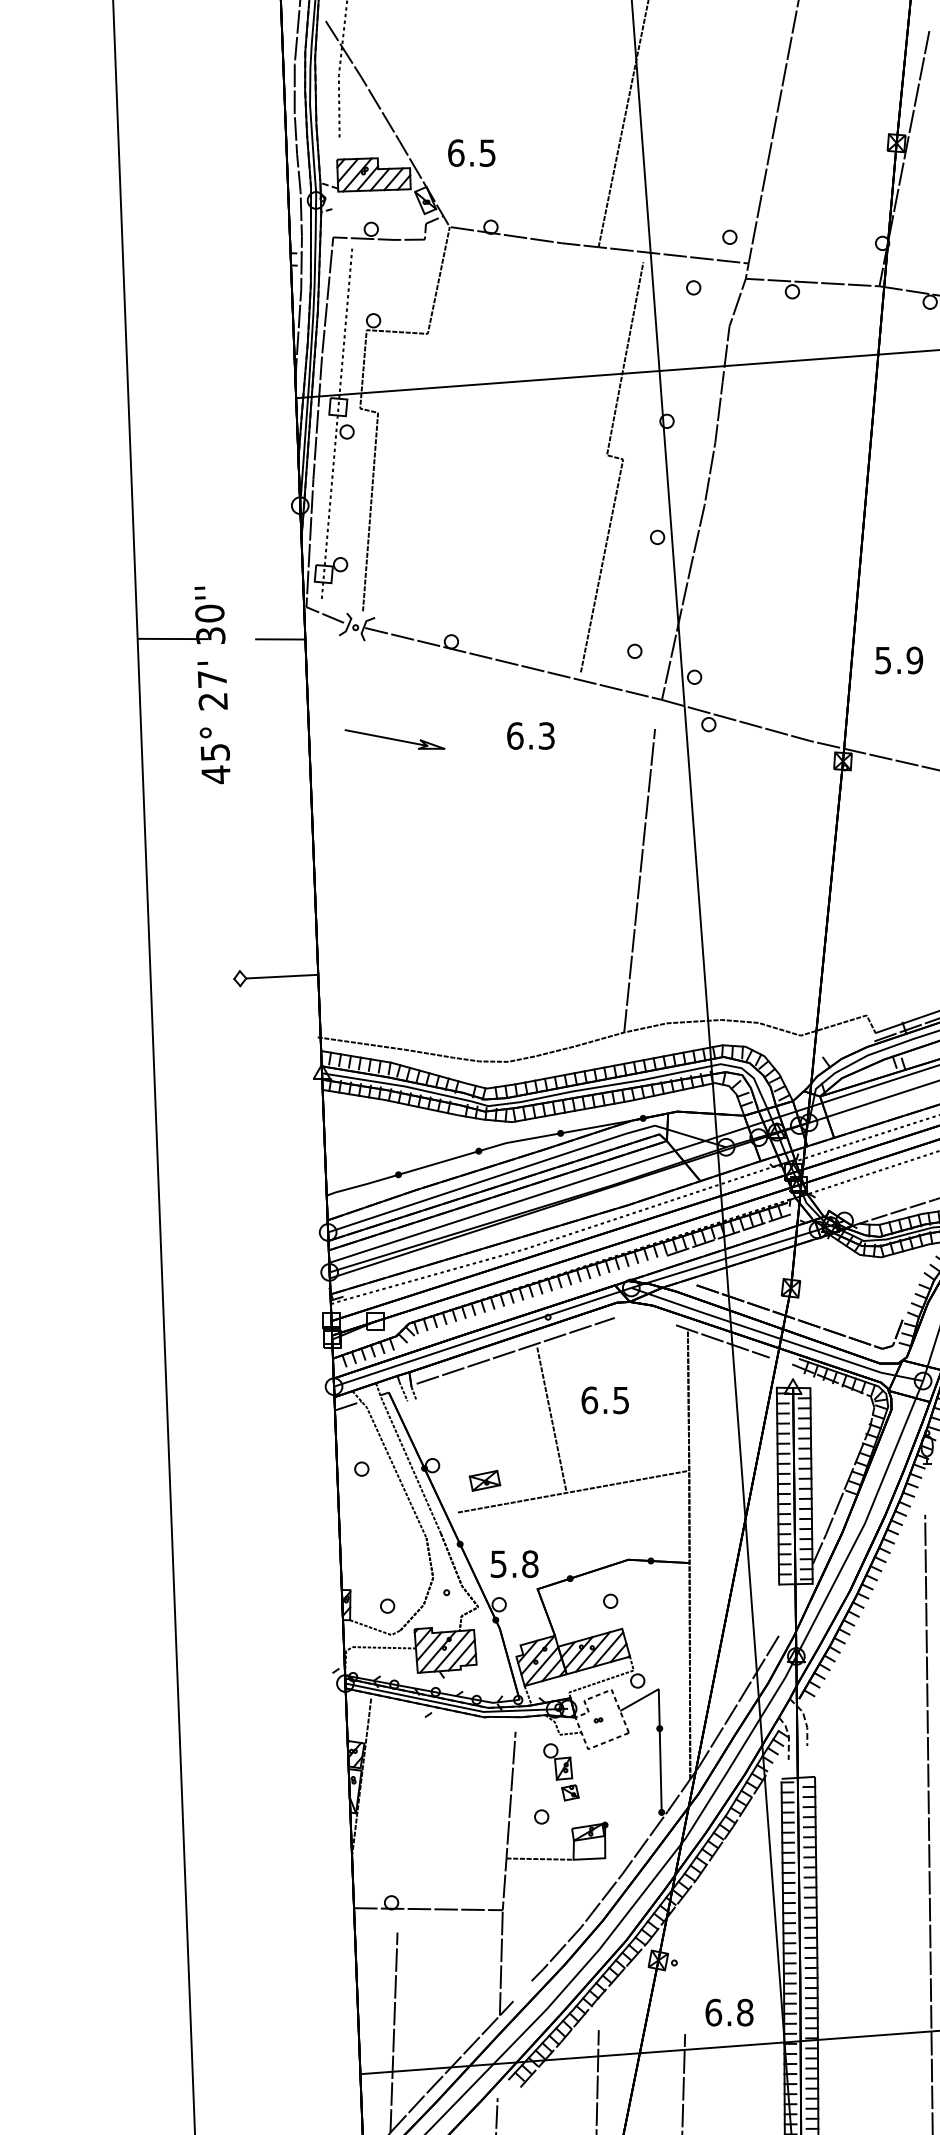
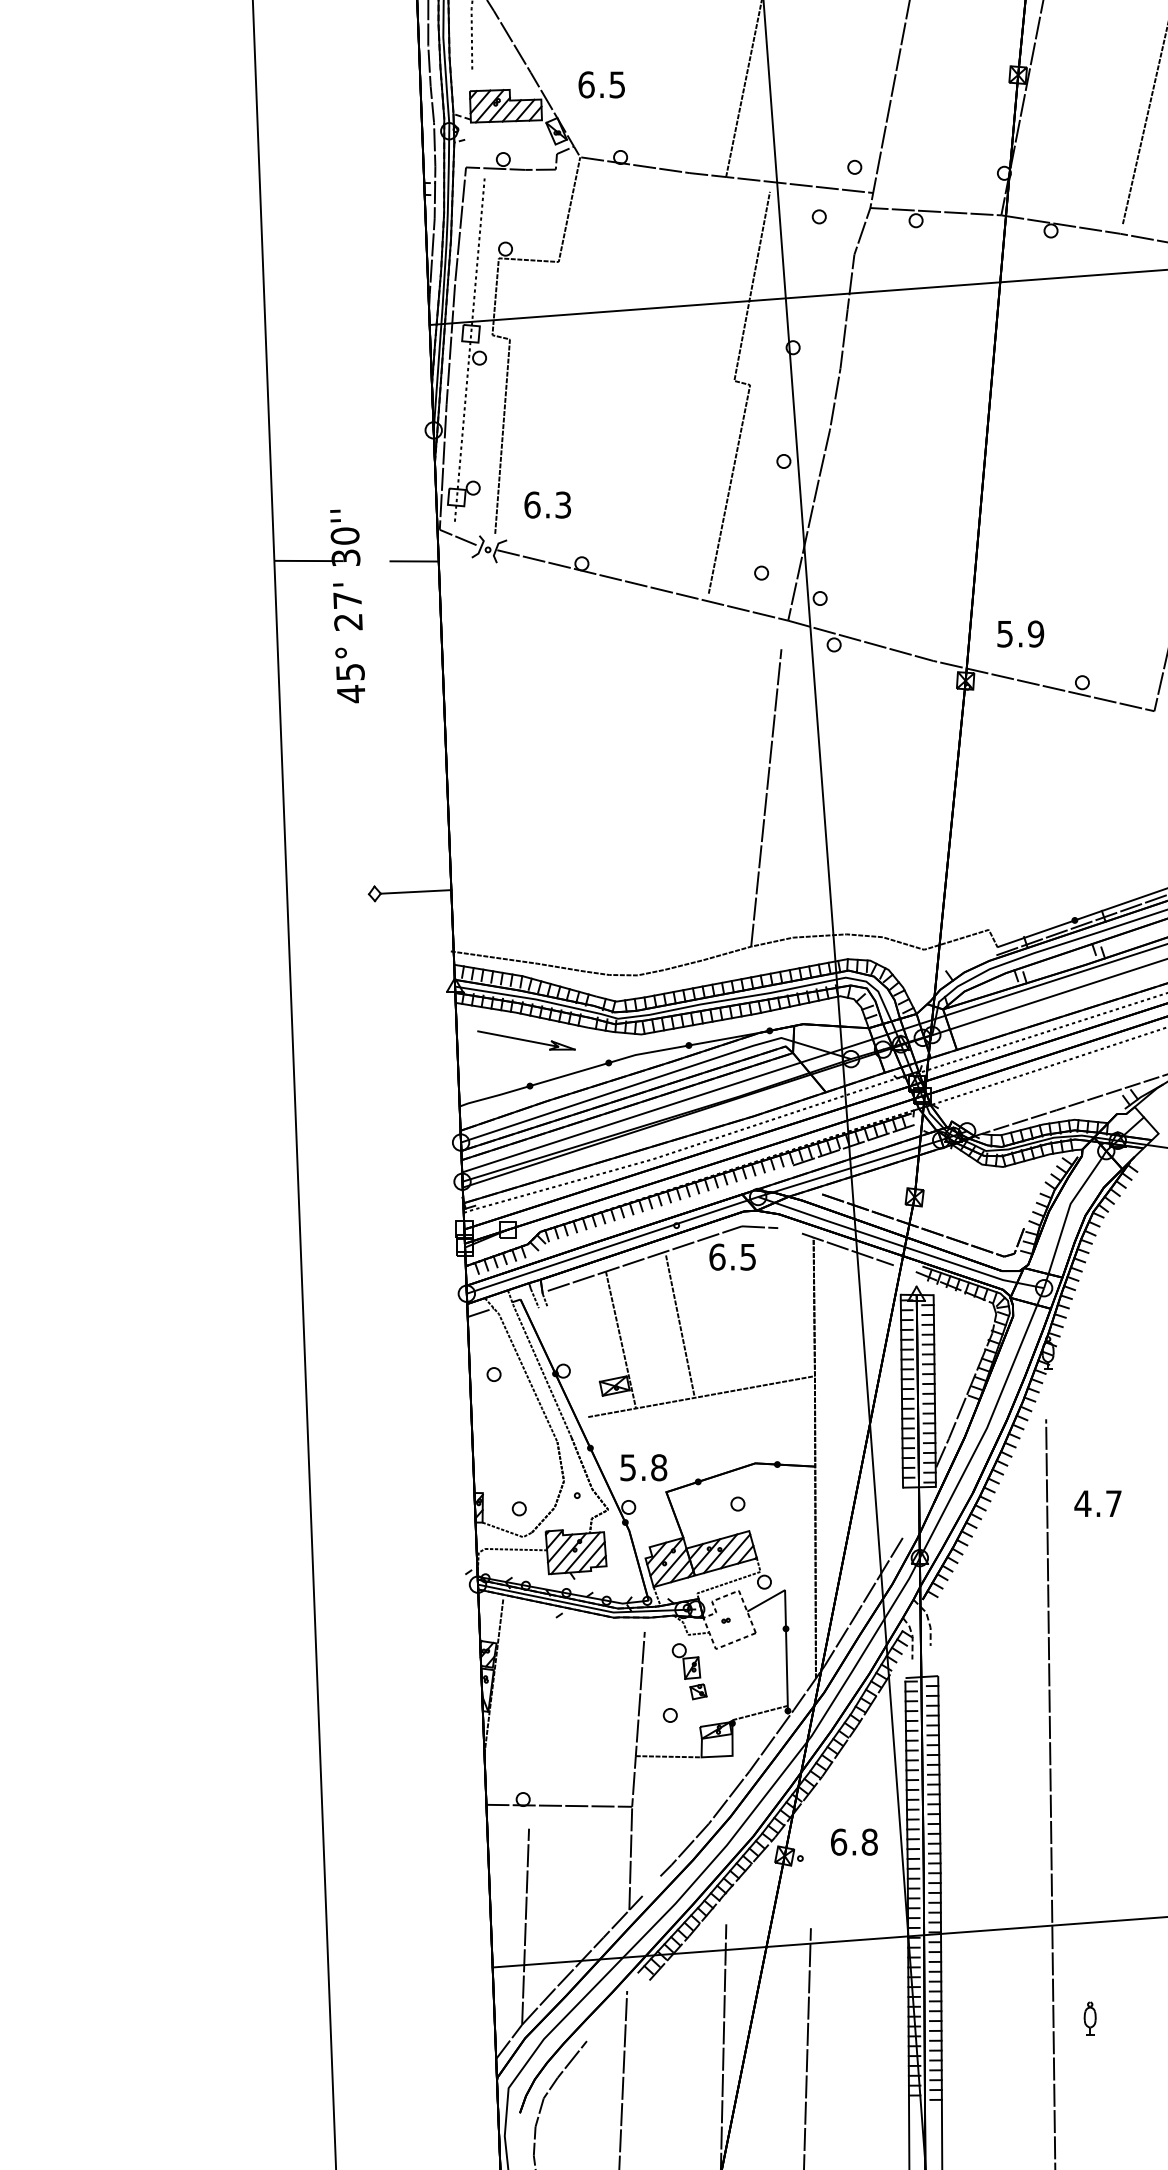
text: (899, 659) -> (1020, 633), moved
text: (530, 735) -> (547, 504), moved
part: (394, 739) -> (526, 1040), moved
line: (633, 1319) -> (760, 1227), added
text: (605, 1399) -> (732, 1256), moved
line: (490, 1433) -> (620, 1339), added
line: (632, 1813) -> (759, 1712), added
text: (729, 2011) -> (854, 1841), moved

